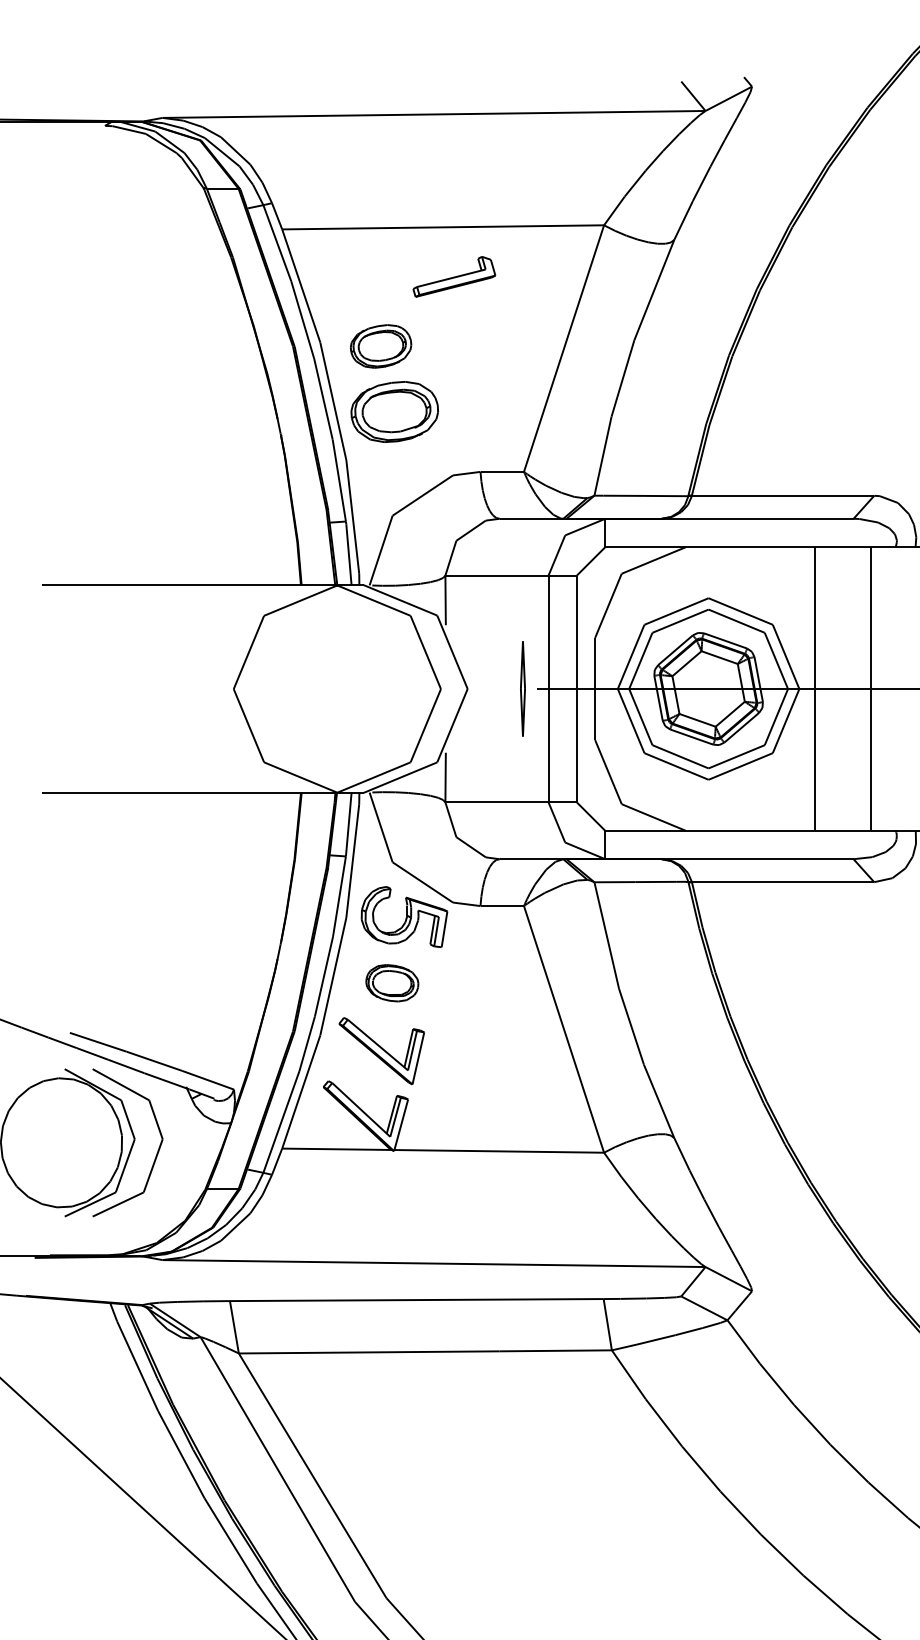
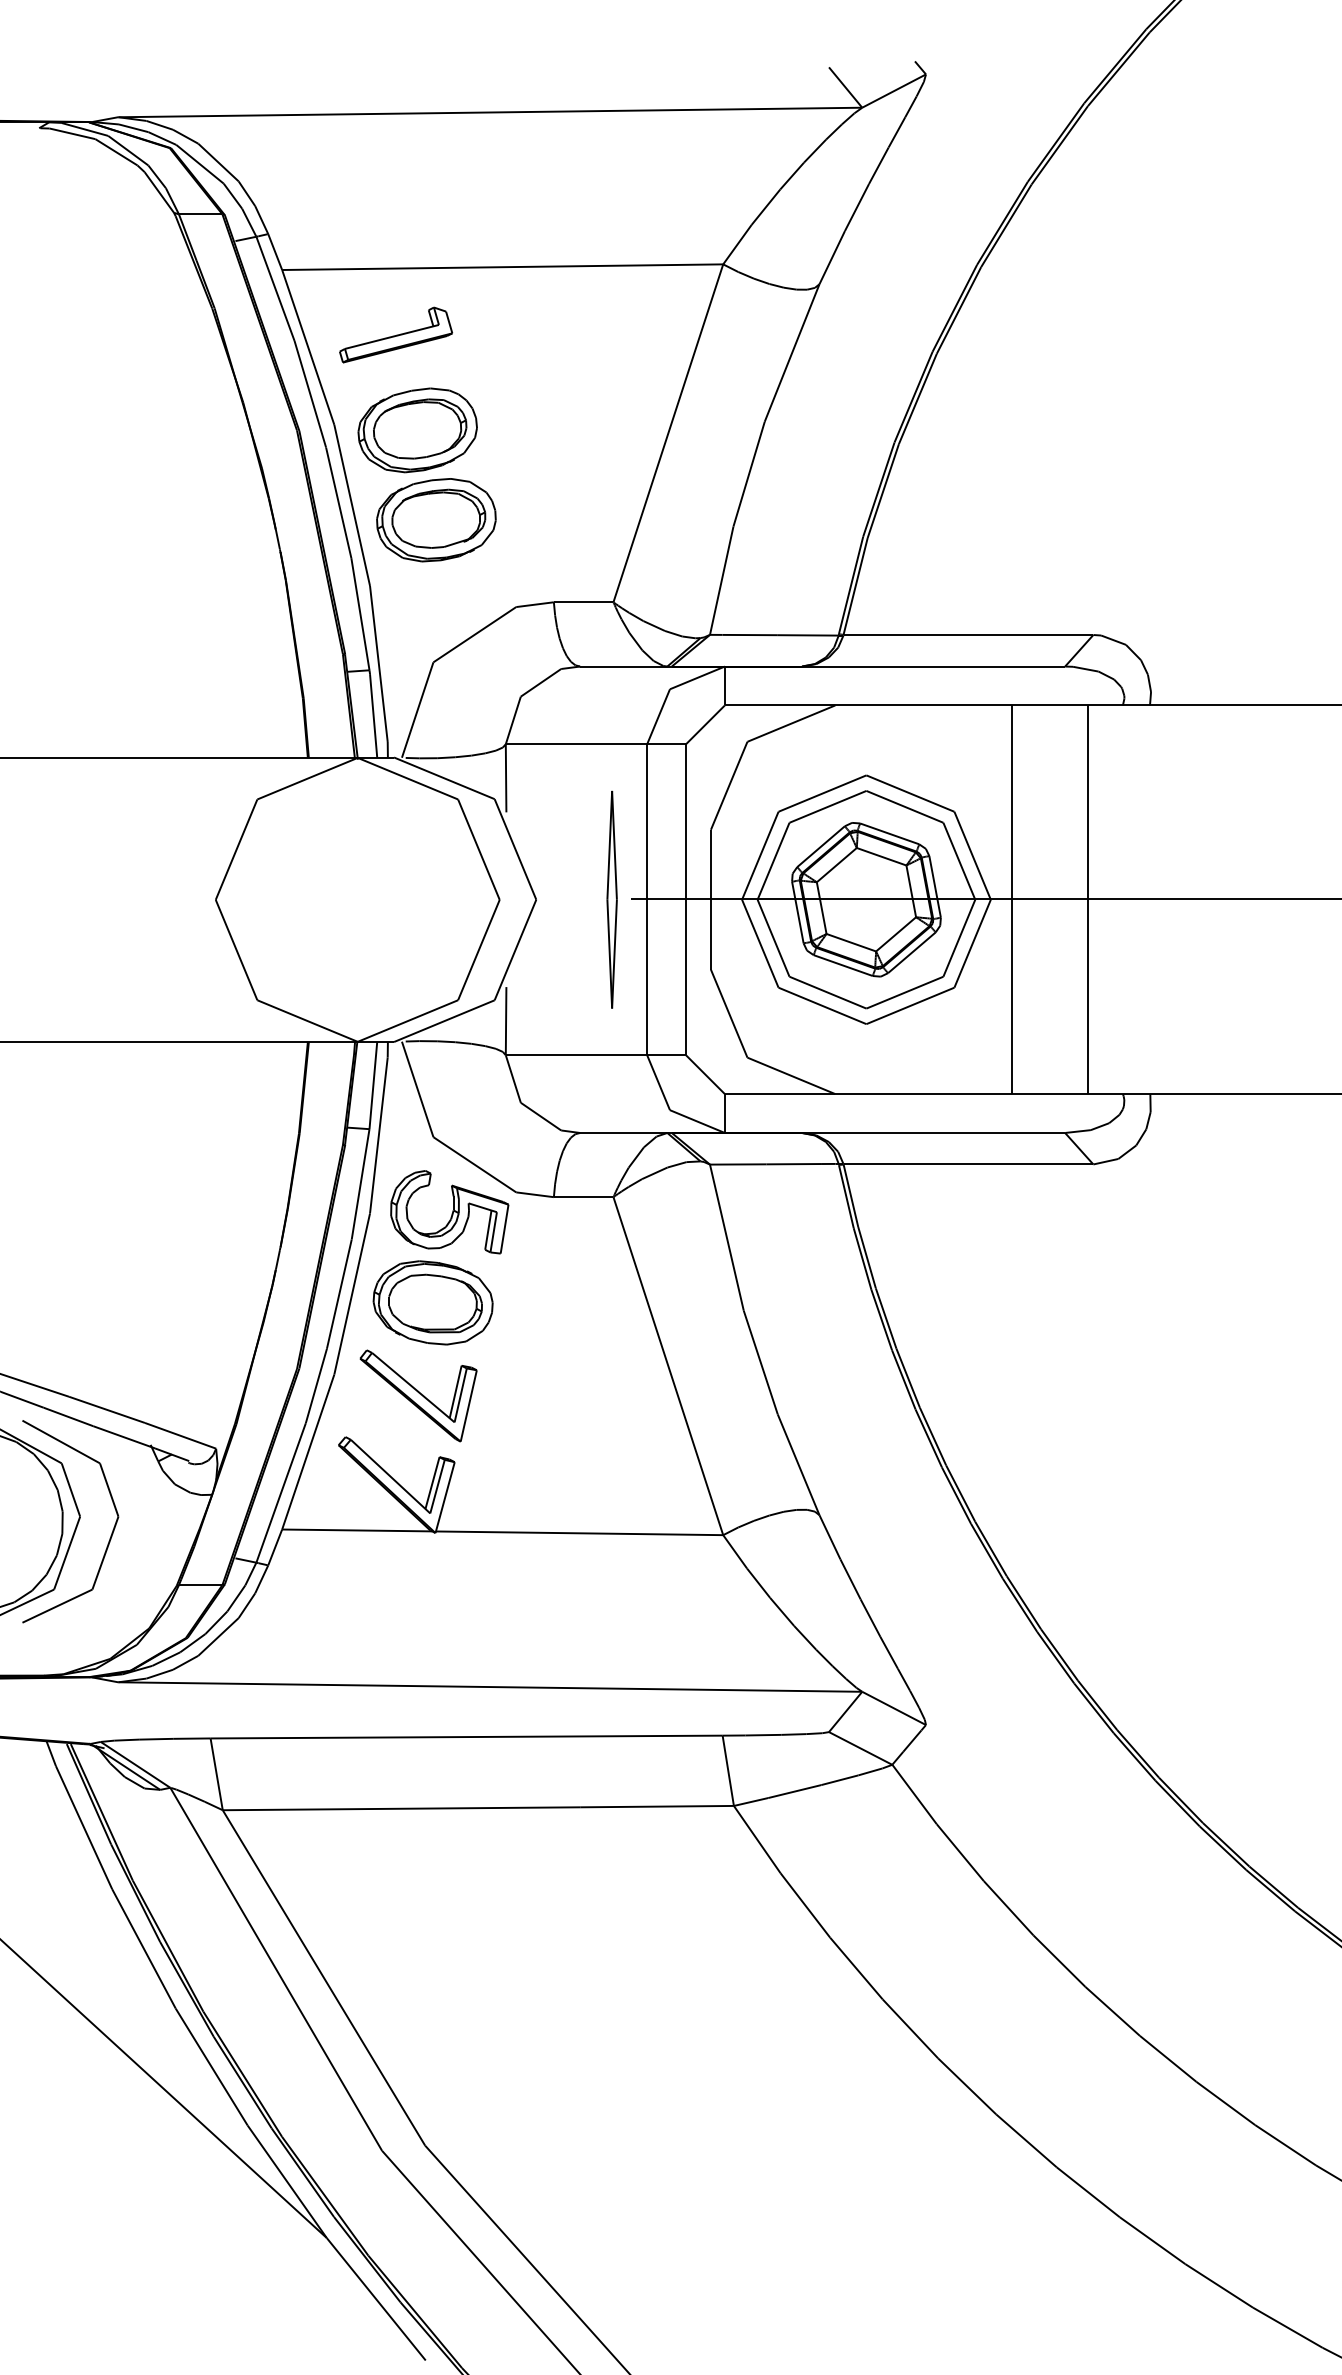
part: (454, 276) -> (396, 334), moved
part: (380, 346) -> (417, 430), size x1.43
part: (522, 688) -> (611, 899), size x1.67
part: (391, 982) -> (432, 1302), size x1.67

